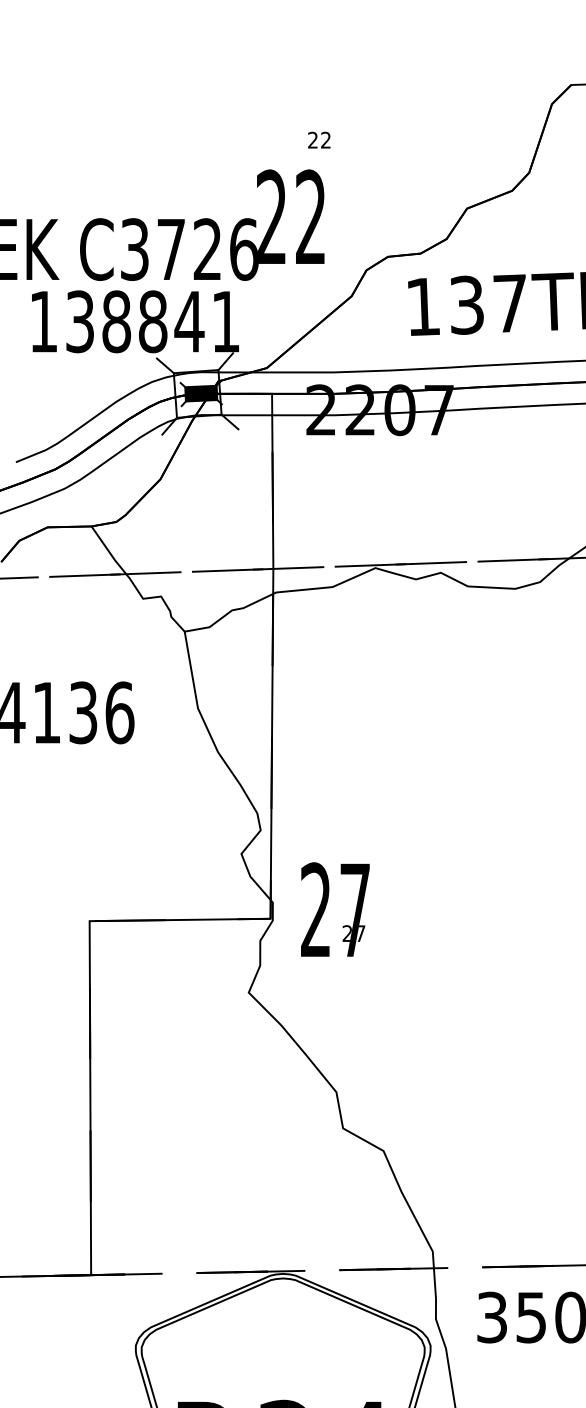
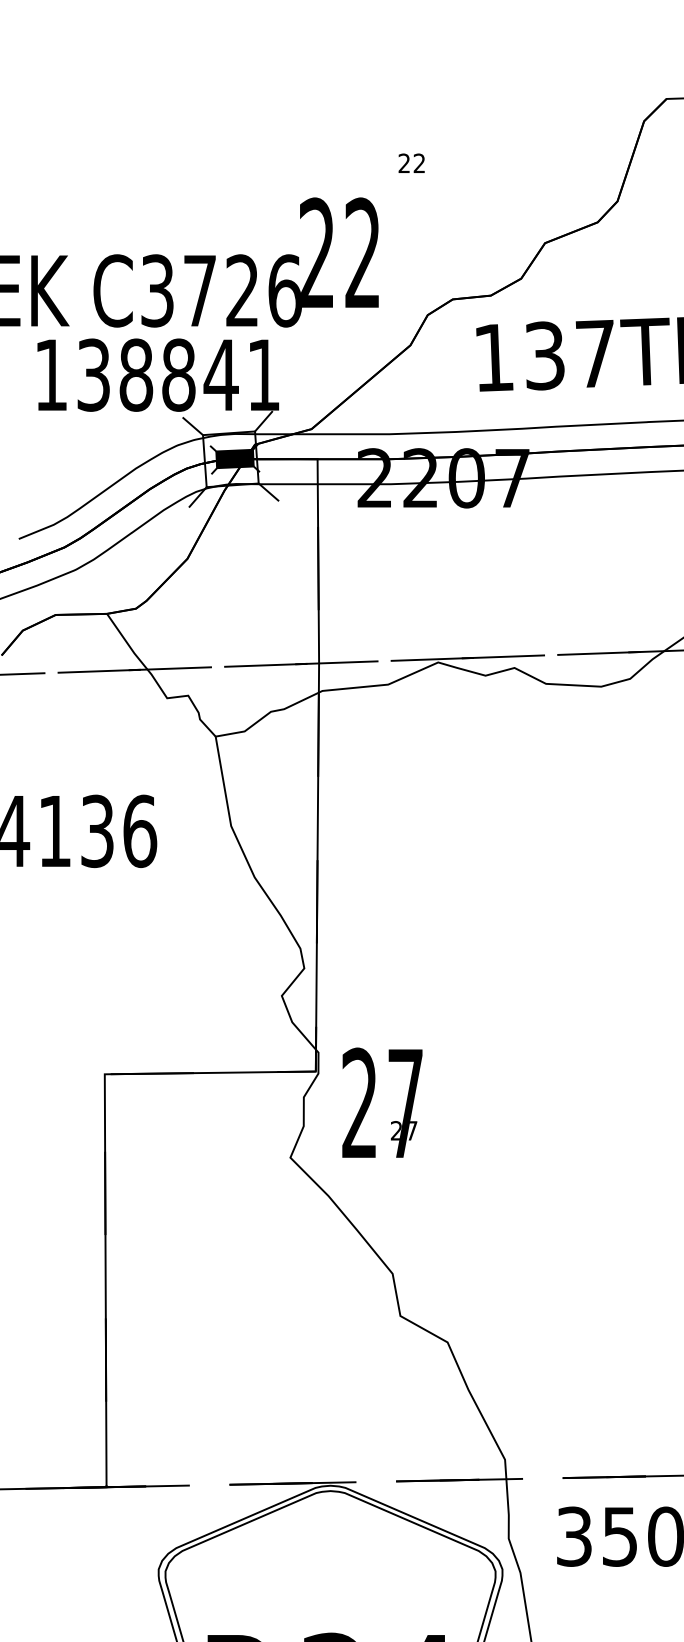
text: (319, 139) -> (411, 162), moved
text: (335, 909) -> (382, 1102), moved

